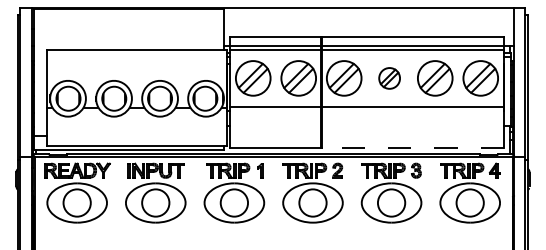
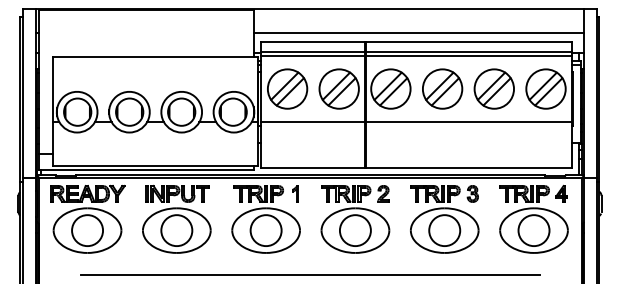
line: (368, 28) -> (418, 32), added
part: (389, 78) -> (442, 89), size x1.67
line: (411, 147) -> (467, 167), dashed -> solid
line: (273, 242) -> (310, 275), added

